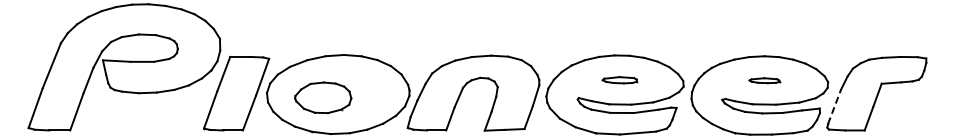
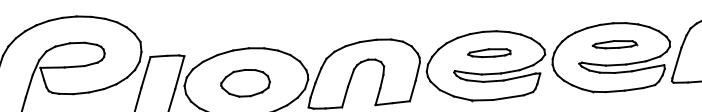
part: (619, 79) -> (489, 52), size x1.43
part: (764, 80) -> (614, 44), size x1.67
part: (323, 97) -> (245, 82), moved
line: (834, 106) -> (676, 62), dashed -> solid

